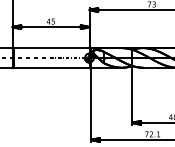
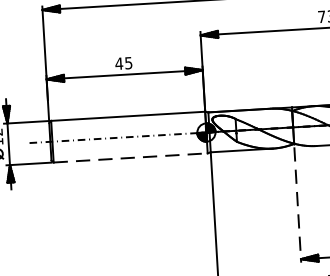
line: (51, 68) -> (130, 158), solid -> dashed
line: (132, 96) -> (298, 205), solid -> dashed

